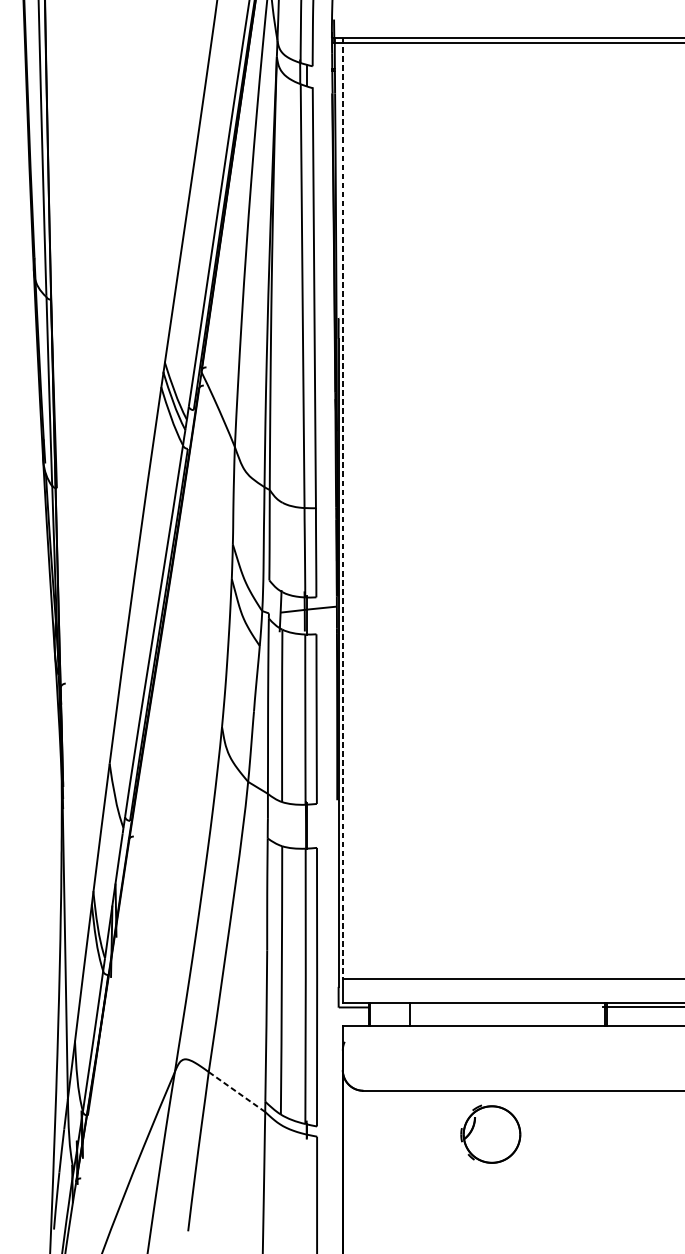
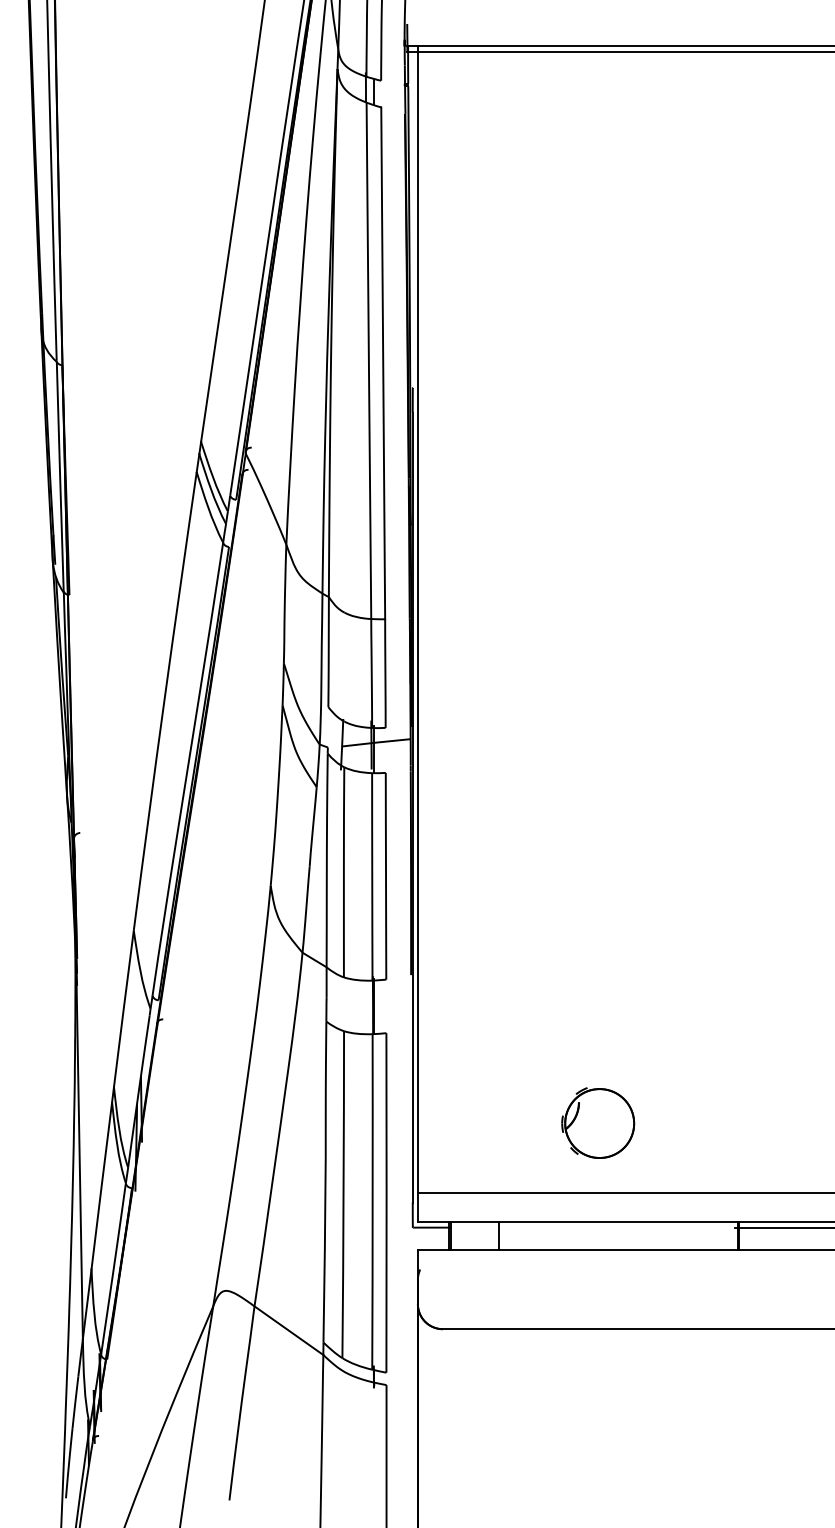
line: (342, 509) -> (417, 620), dashed -> solid
line: (236, 1091) -> (288, 1330), dashed -> solid
part: (491, 1133) -> (598, 1122), moved

